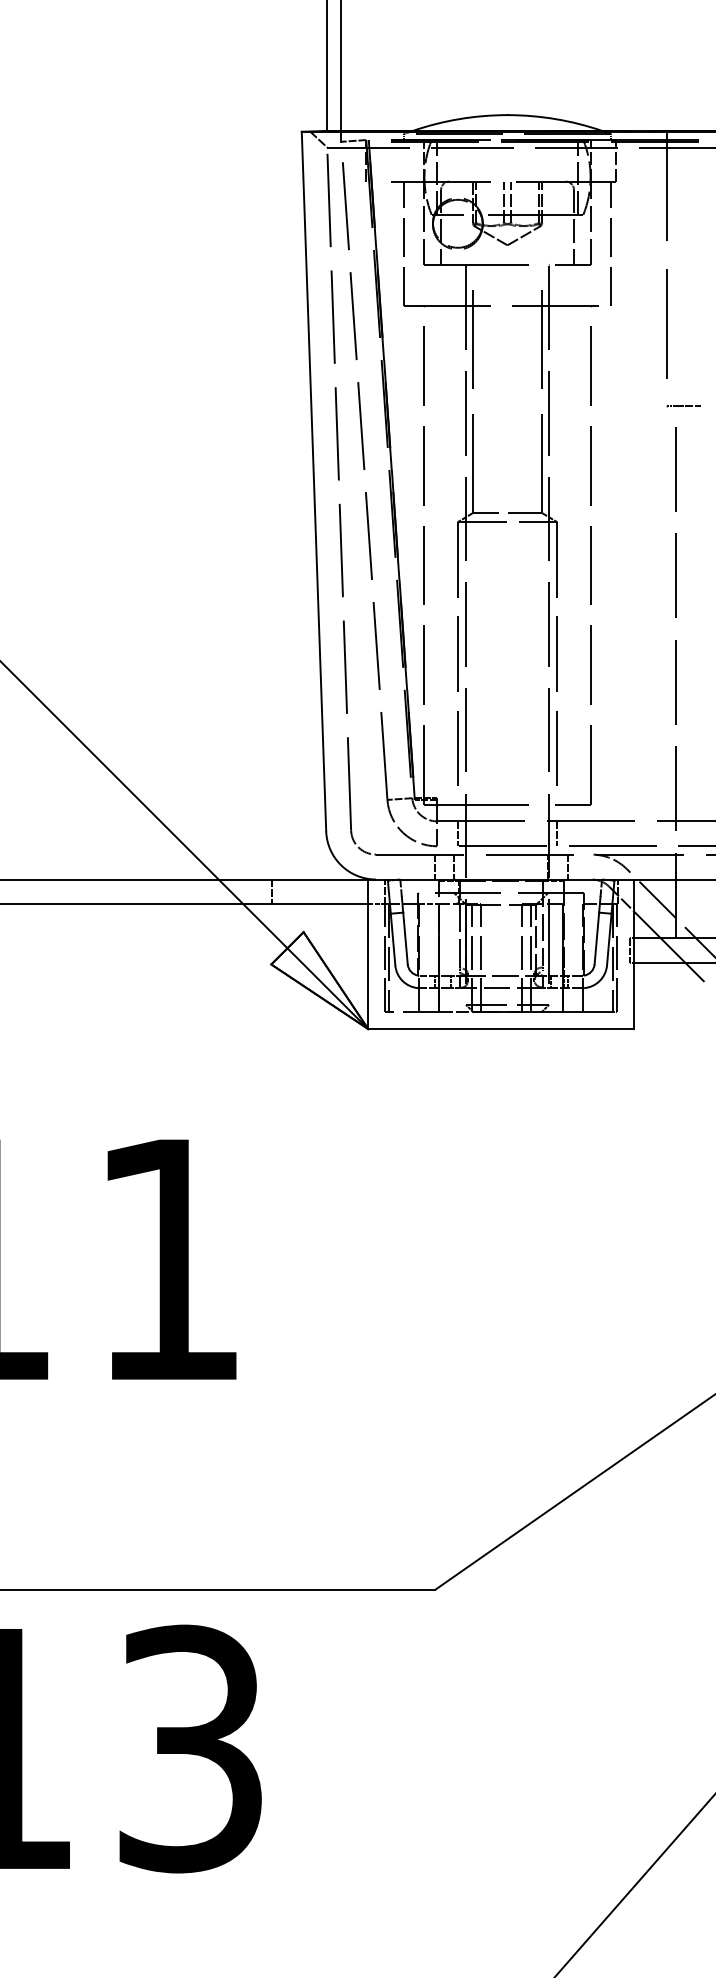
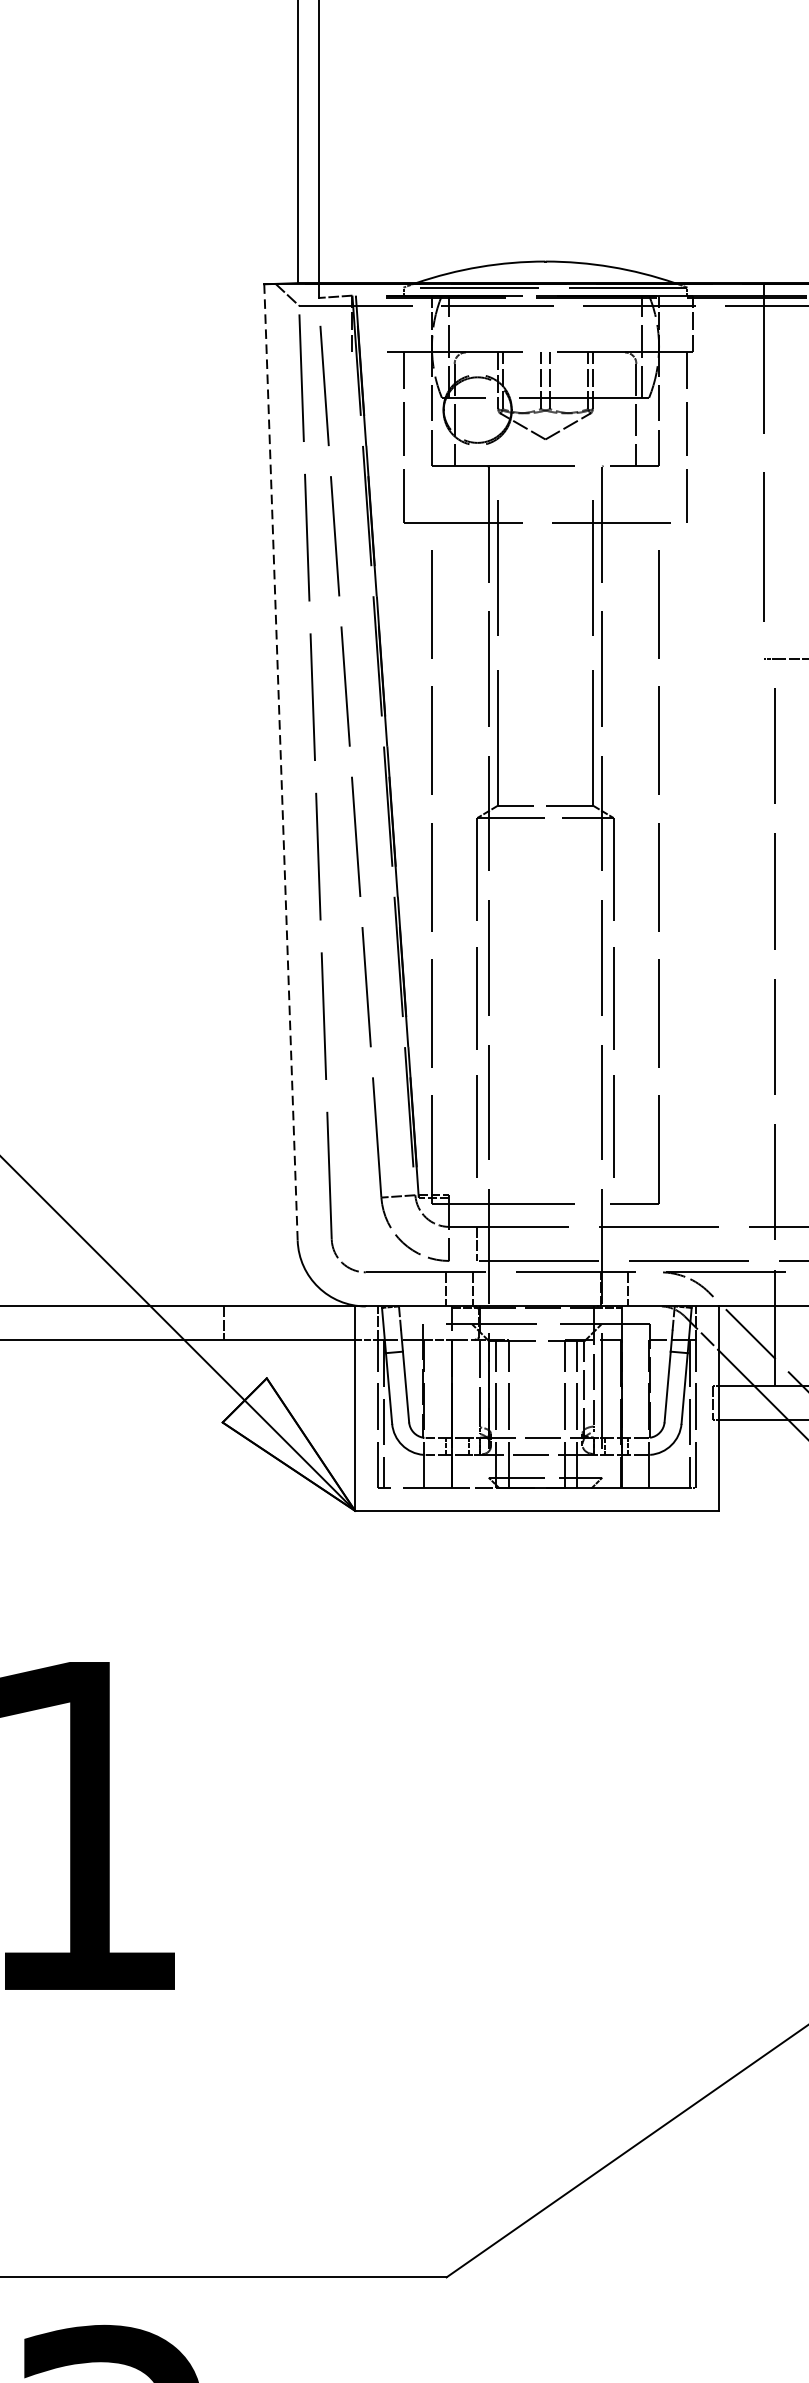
line: (314, 482) -> (281, 763), solid -> dashed
line: (557, 833) -> (613, 1243), removed

